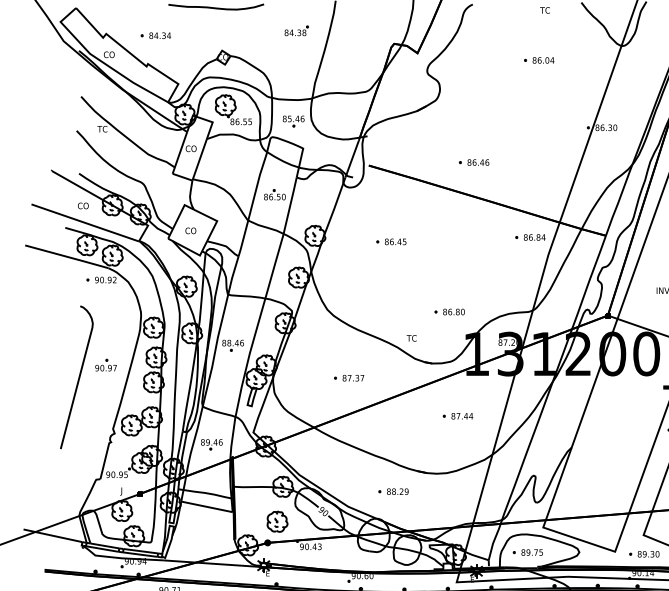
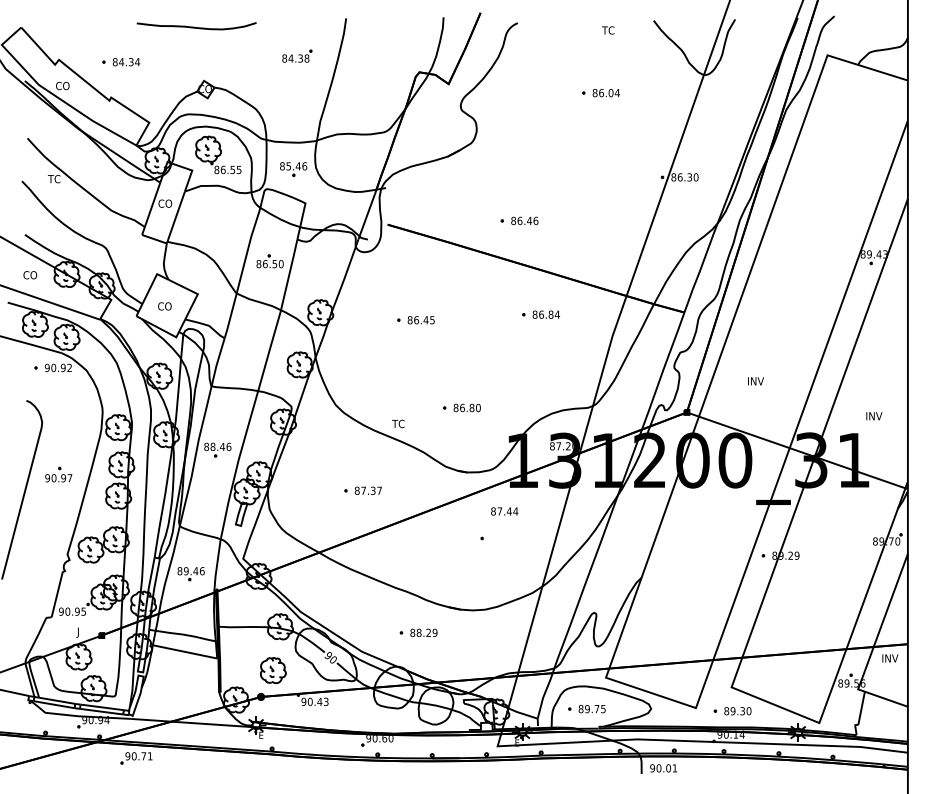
part: (530, 237) -> (540, 314), moved
part: (449, 311) -> (461, 407), moved
text: (411, 337) -> (398, 423), moved
text: (462, 416) -> (504, 511), moved

